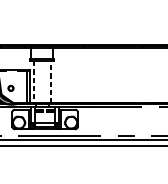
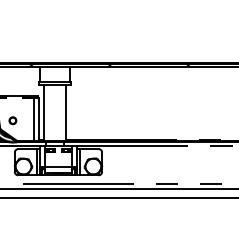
line: (33, 82) -> (43, 113), dashed -> solid
line: (50, 82) -> (65, 112), dashed -> solid

